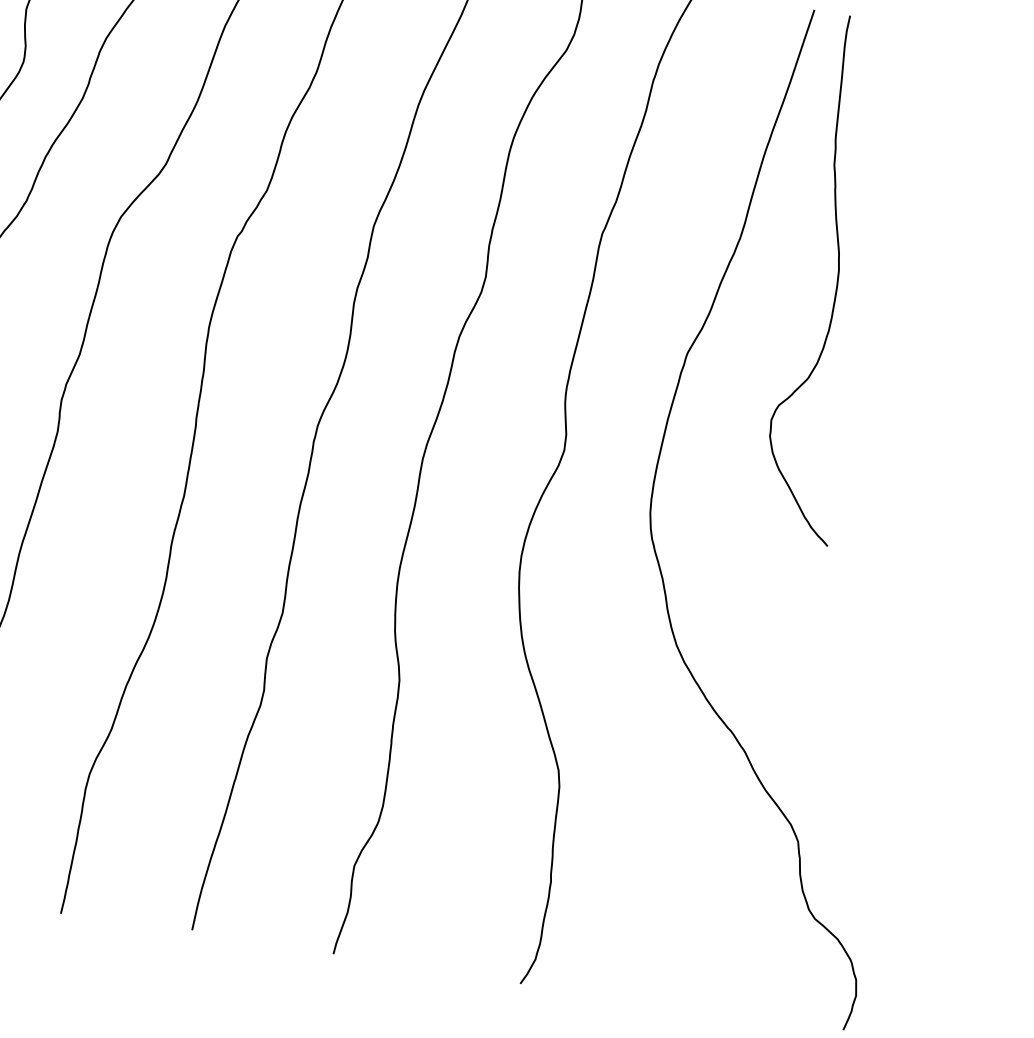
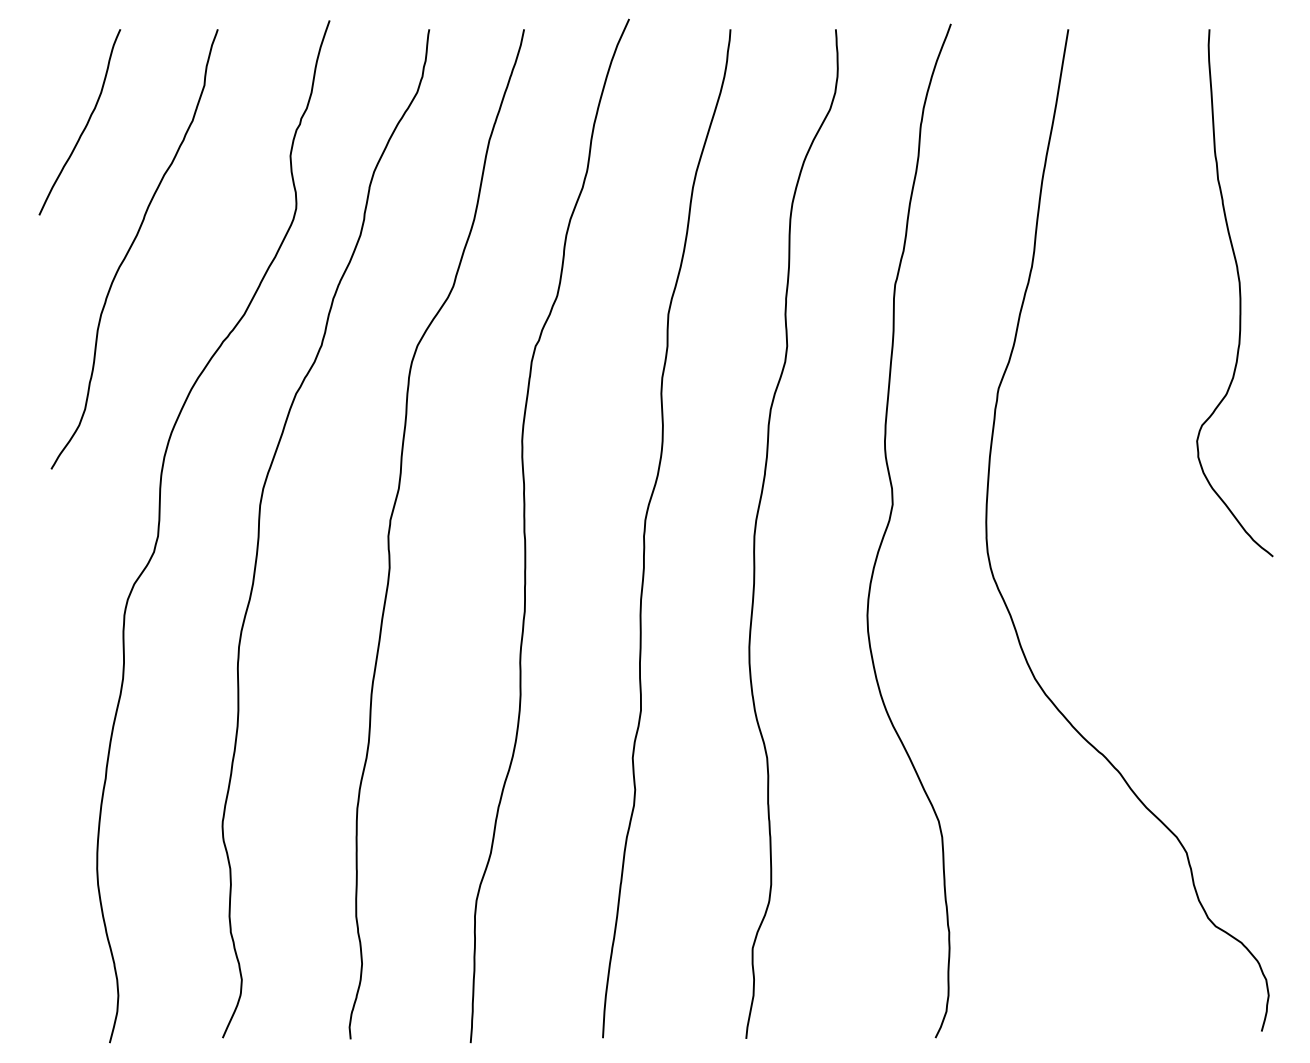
curve: (837, 281) -> (1239, 293), moved

